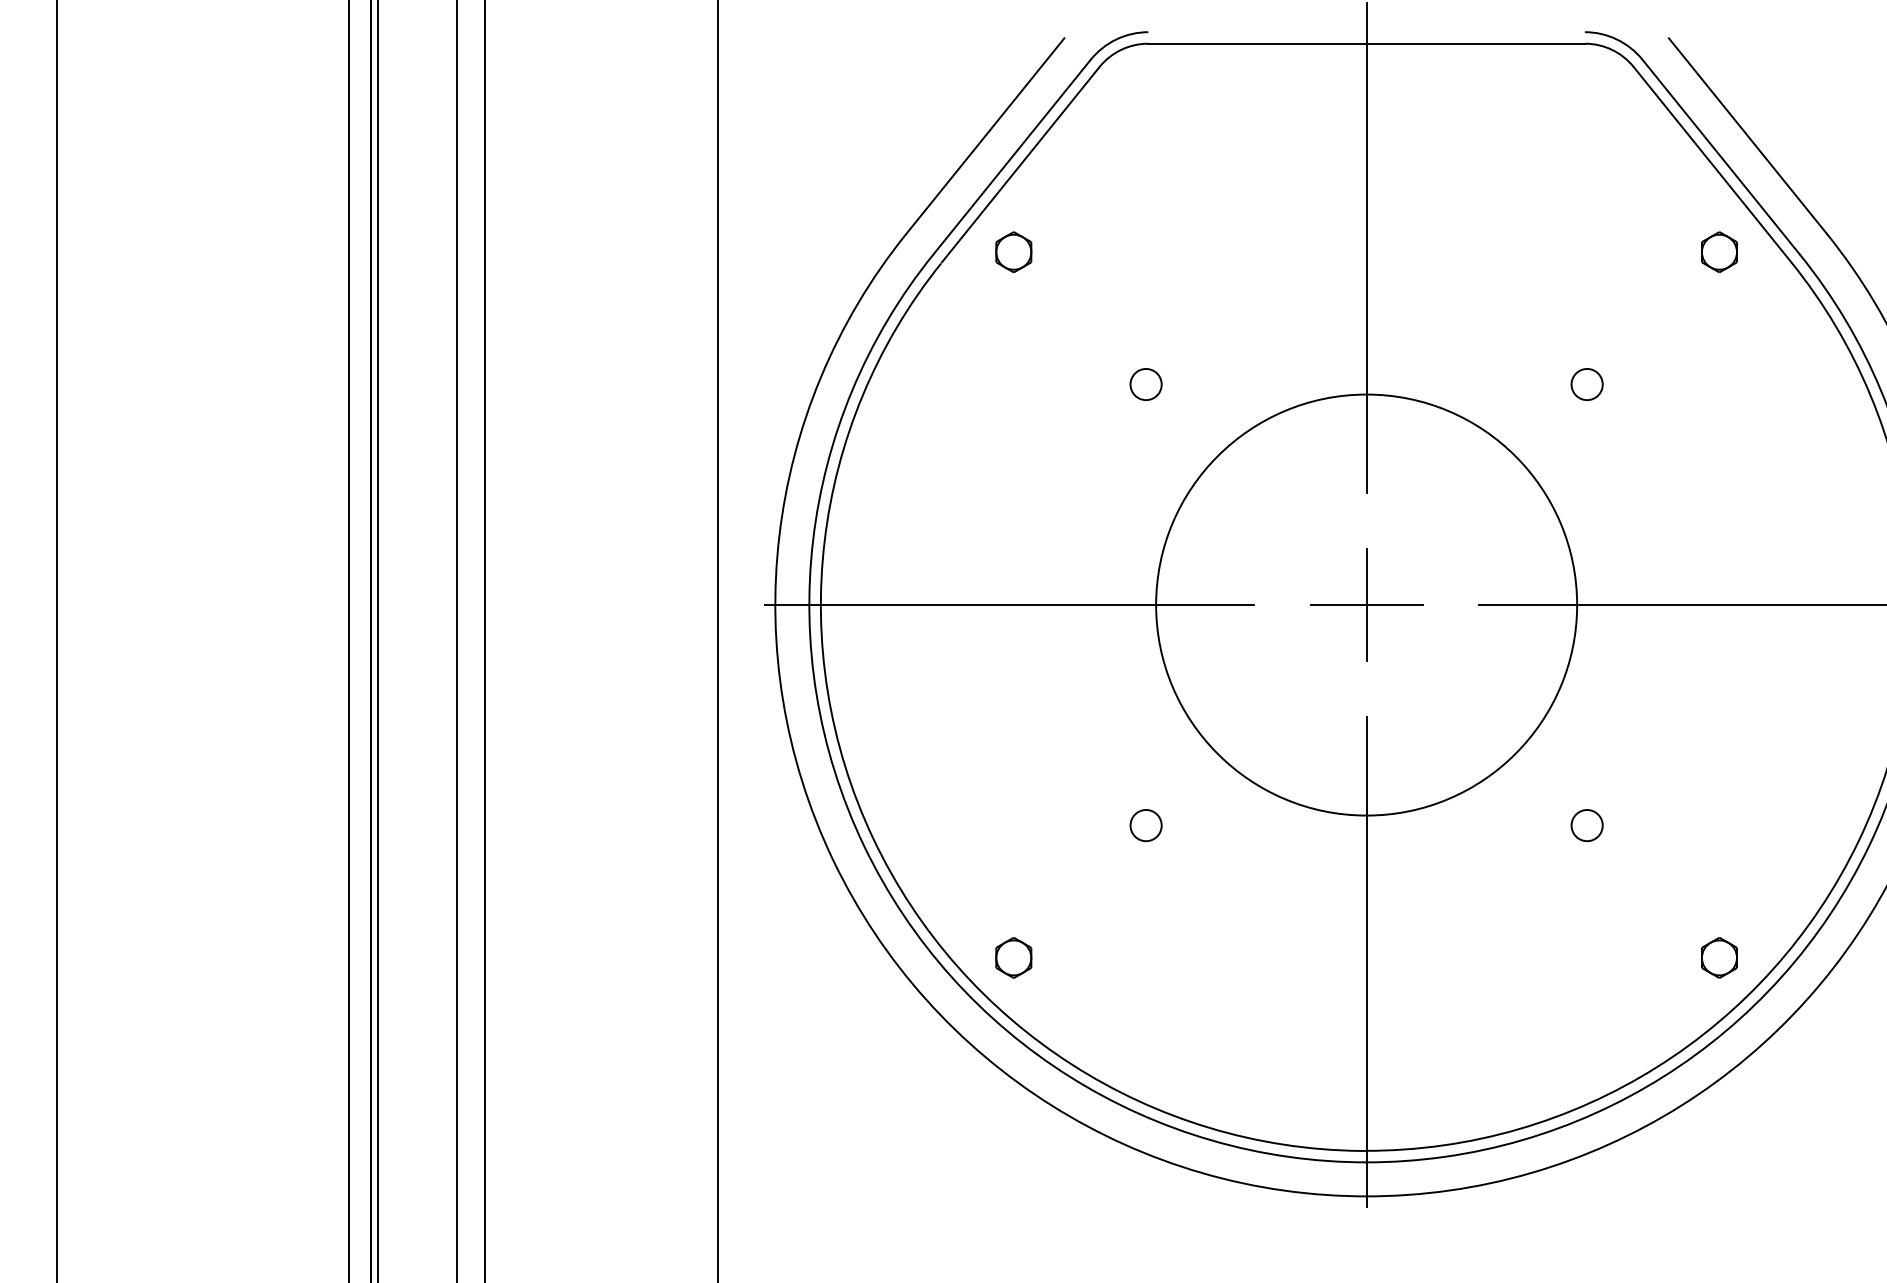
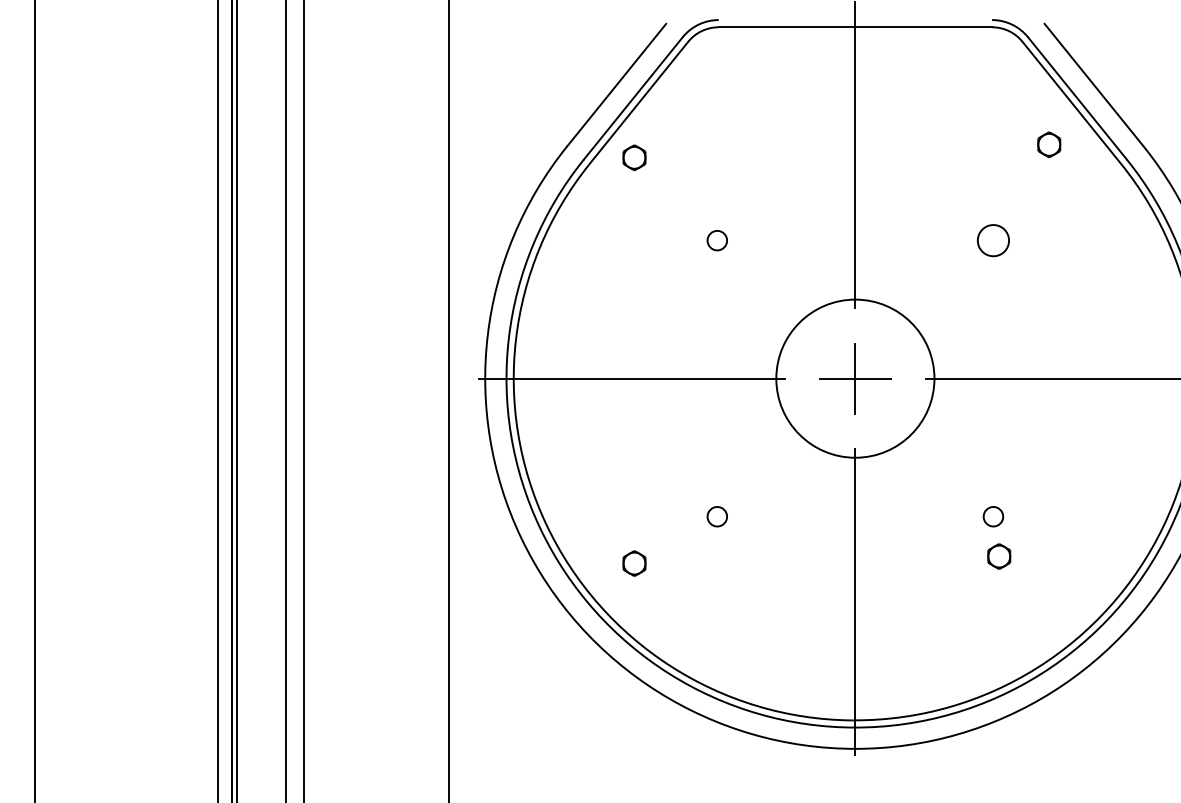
part: (1719, 251) -> (1049, 144), moved
circle: (1587, 384) -> (993, 240), size x1.6
circle: (1366, 604) -> (855, 378), size x0.6
part: (1013, 957) -> (634, 563), moved
part: (1719, 957) -> (999, 556), moved

